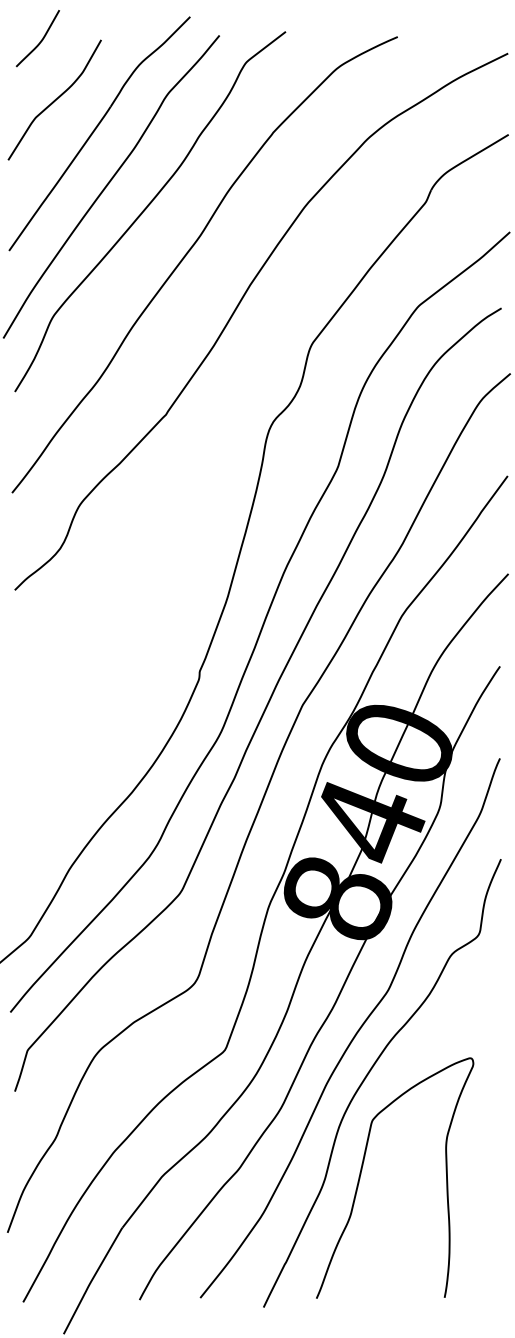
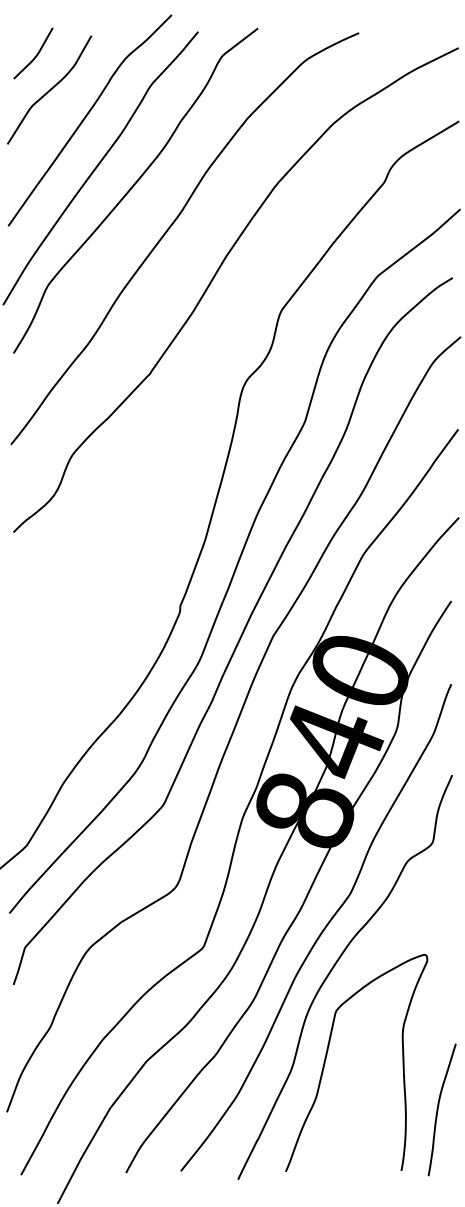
curve: (40, 40) -> (35, 55), moved
curve: (485, 1229) -> (438, 1109), added

